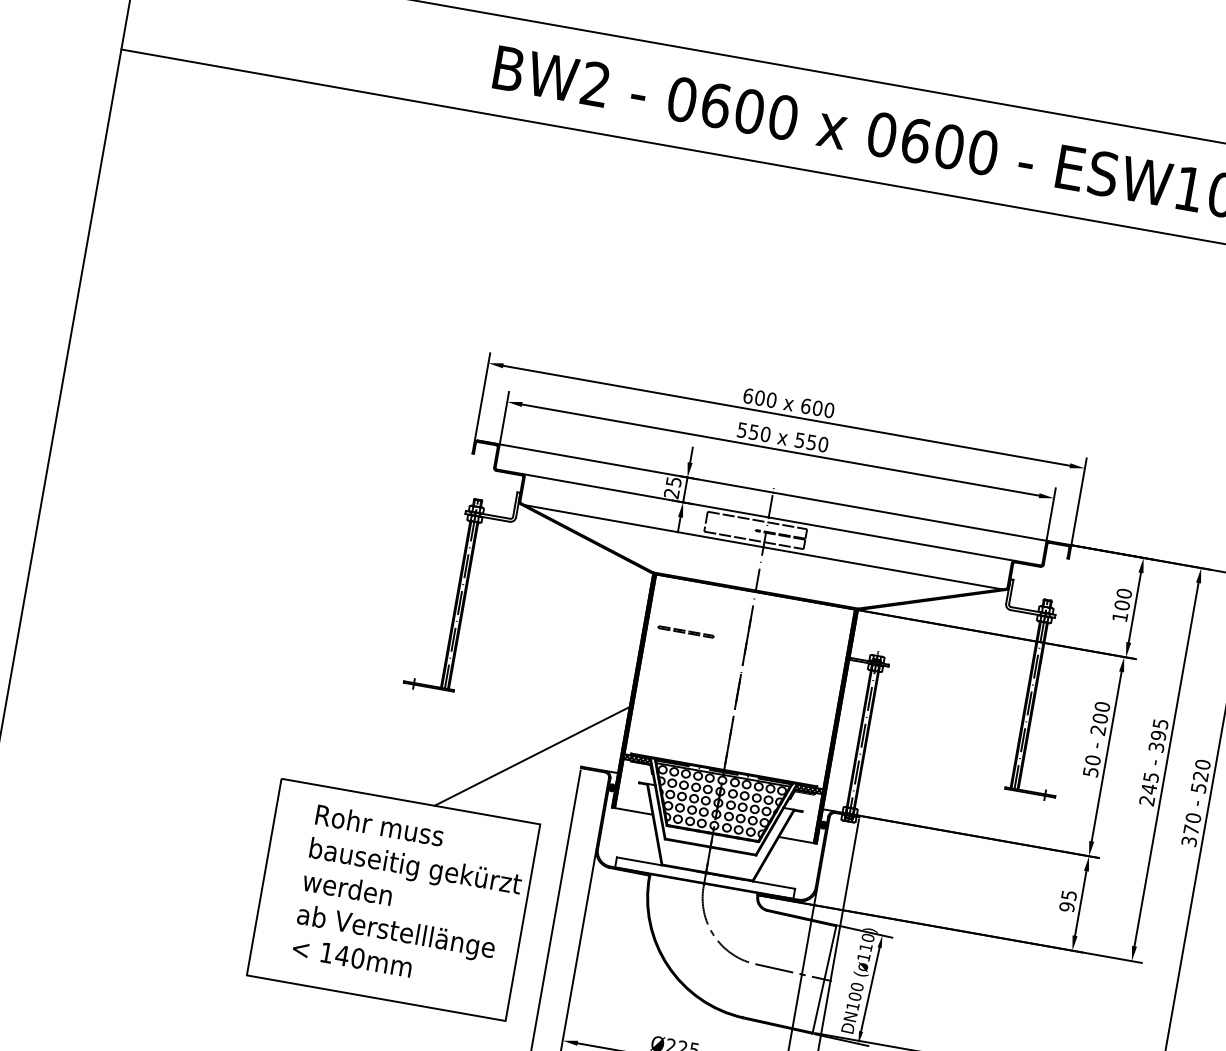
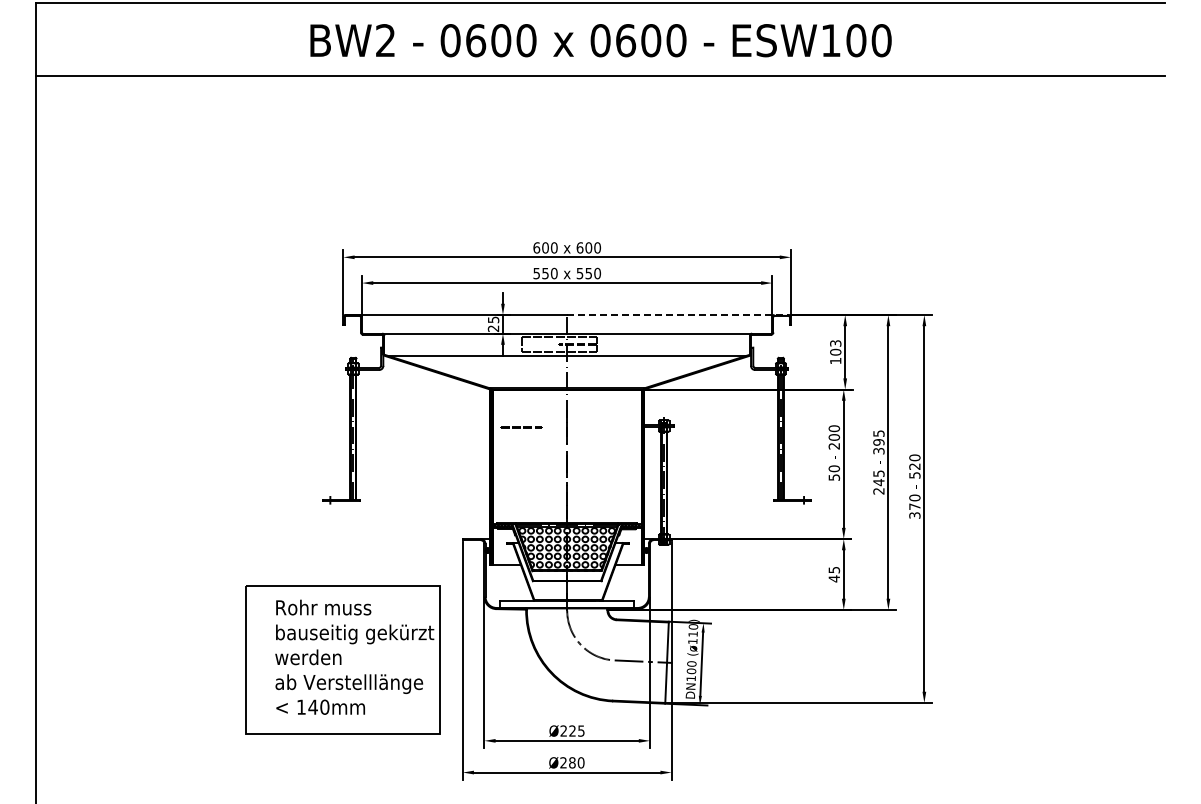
line: (920, 517) -> (677, 314), solid -> dashed
text: (1123, 593) -> (835, 343), 100 -> 103
line: (533, 756) -> (426, 537), removed
text: (1067, 906) -> (834, 578), 95 -> 45

